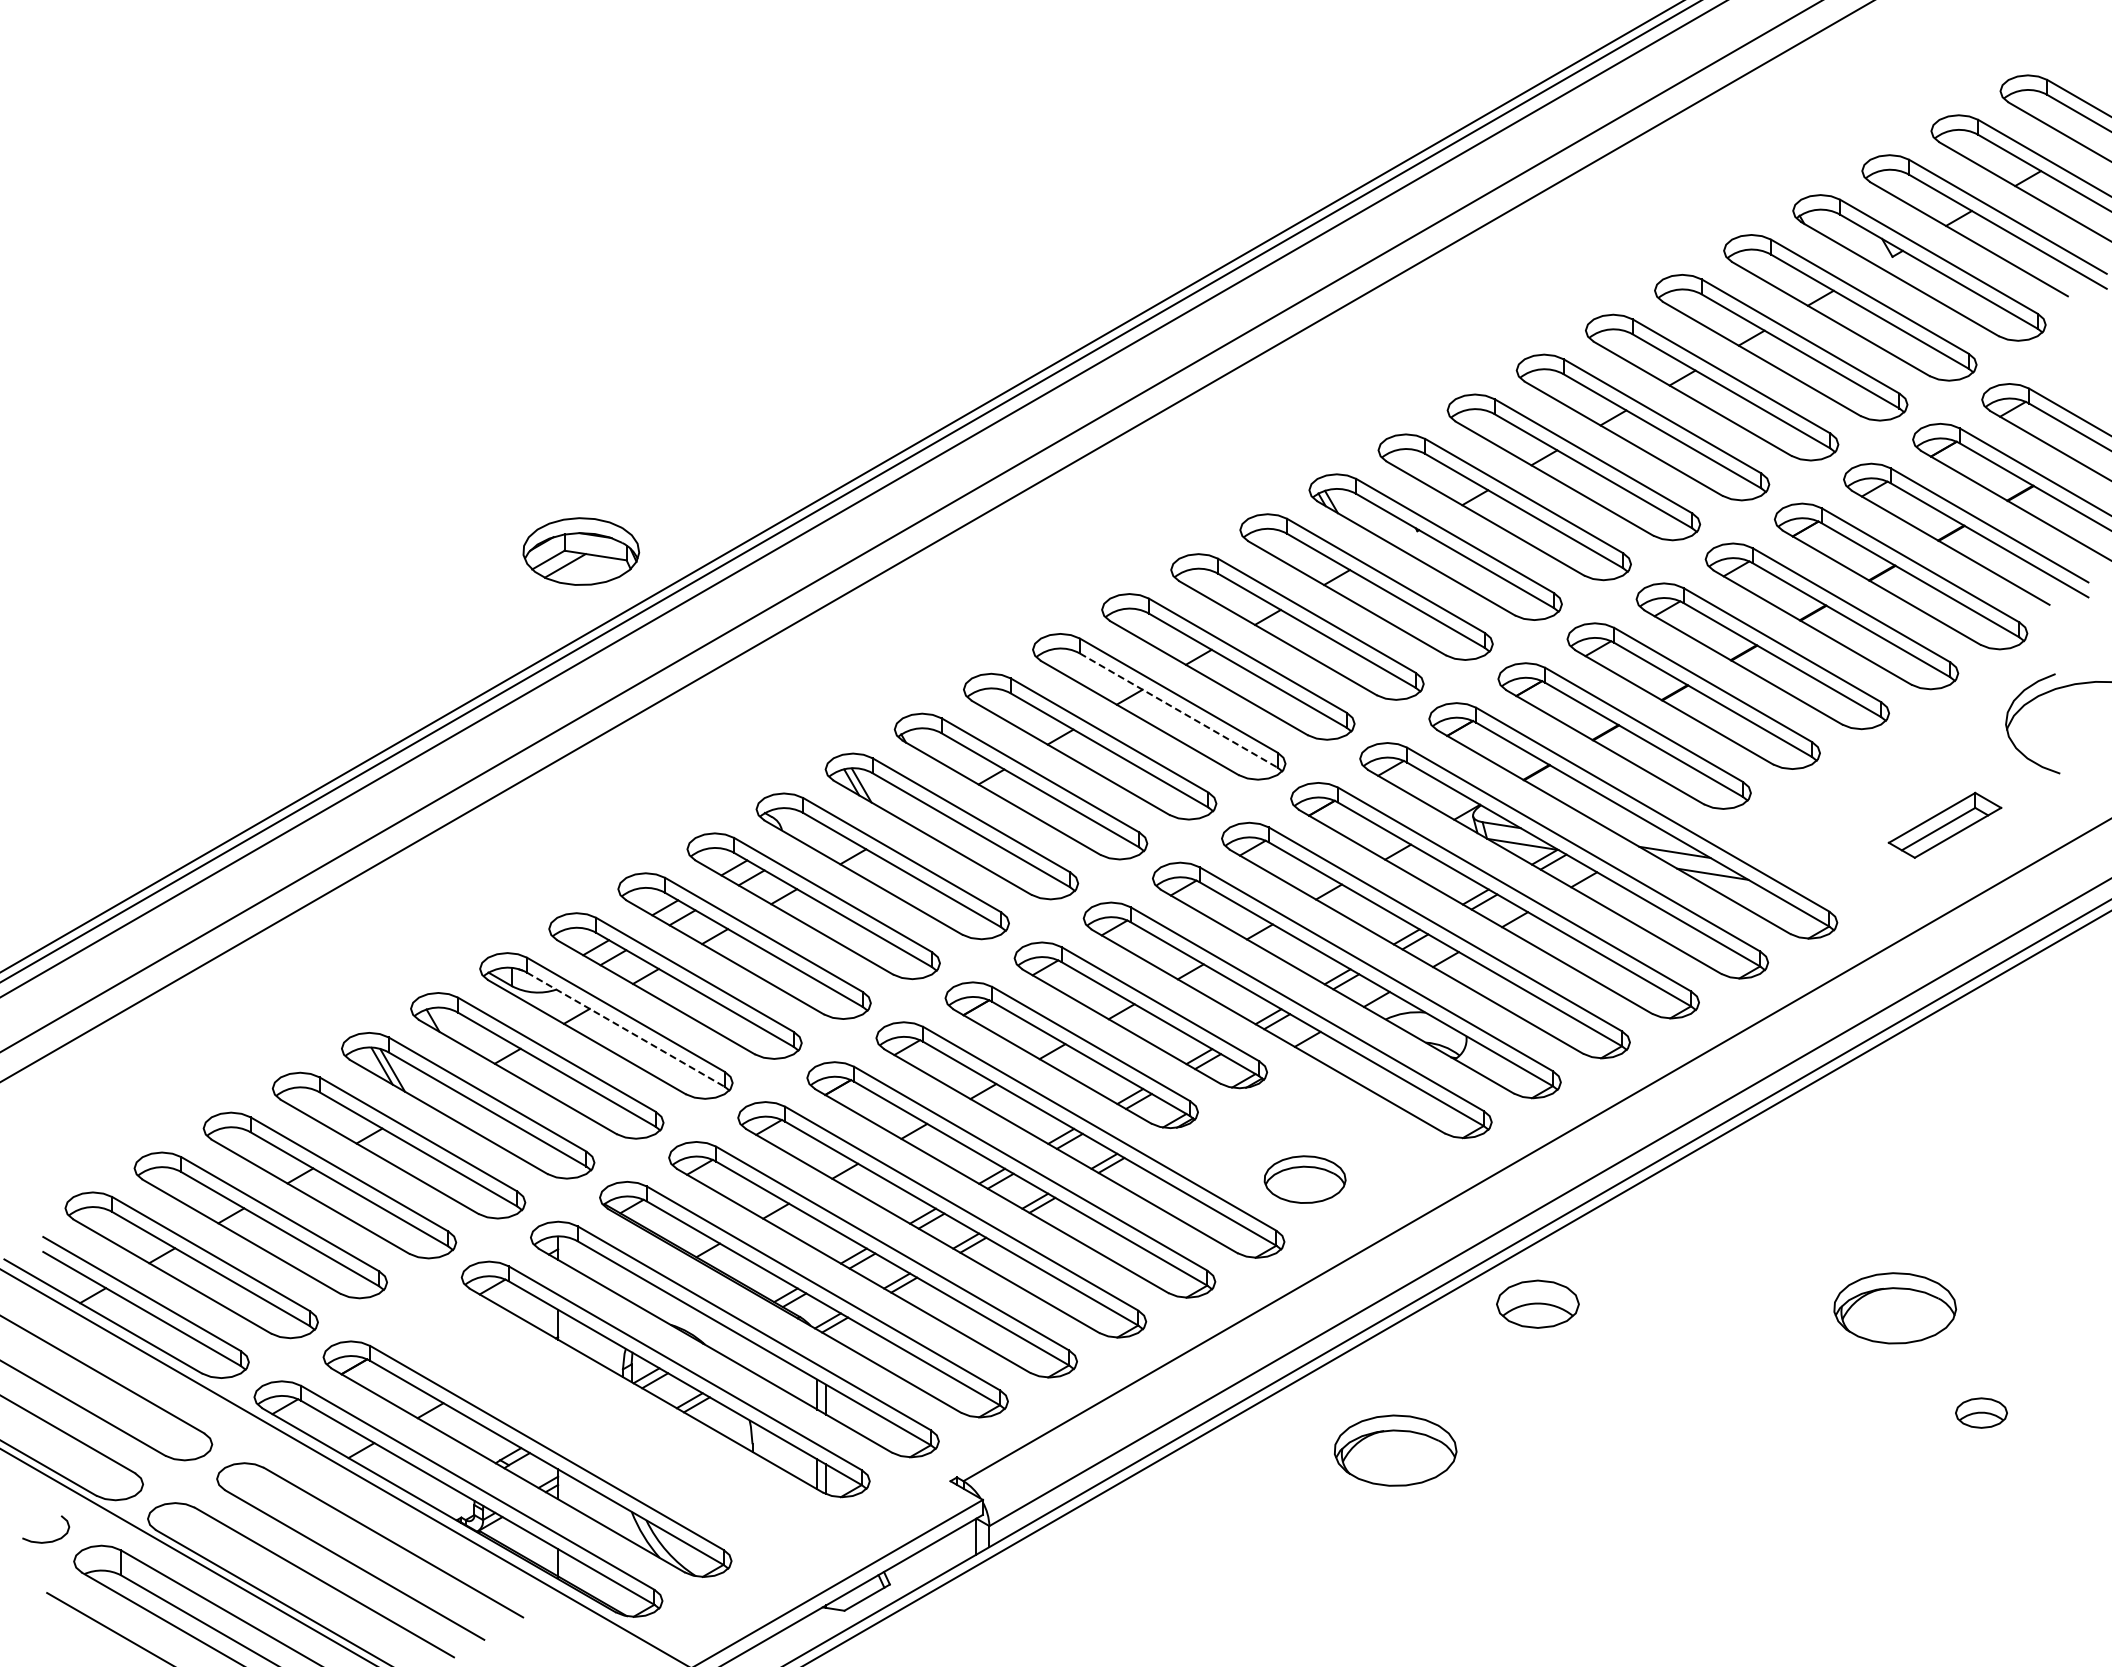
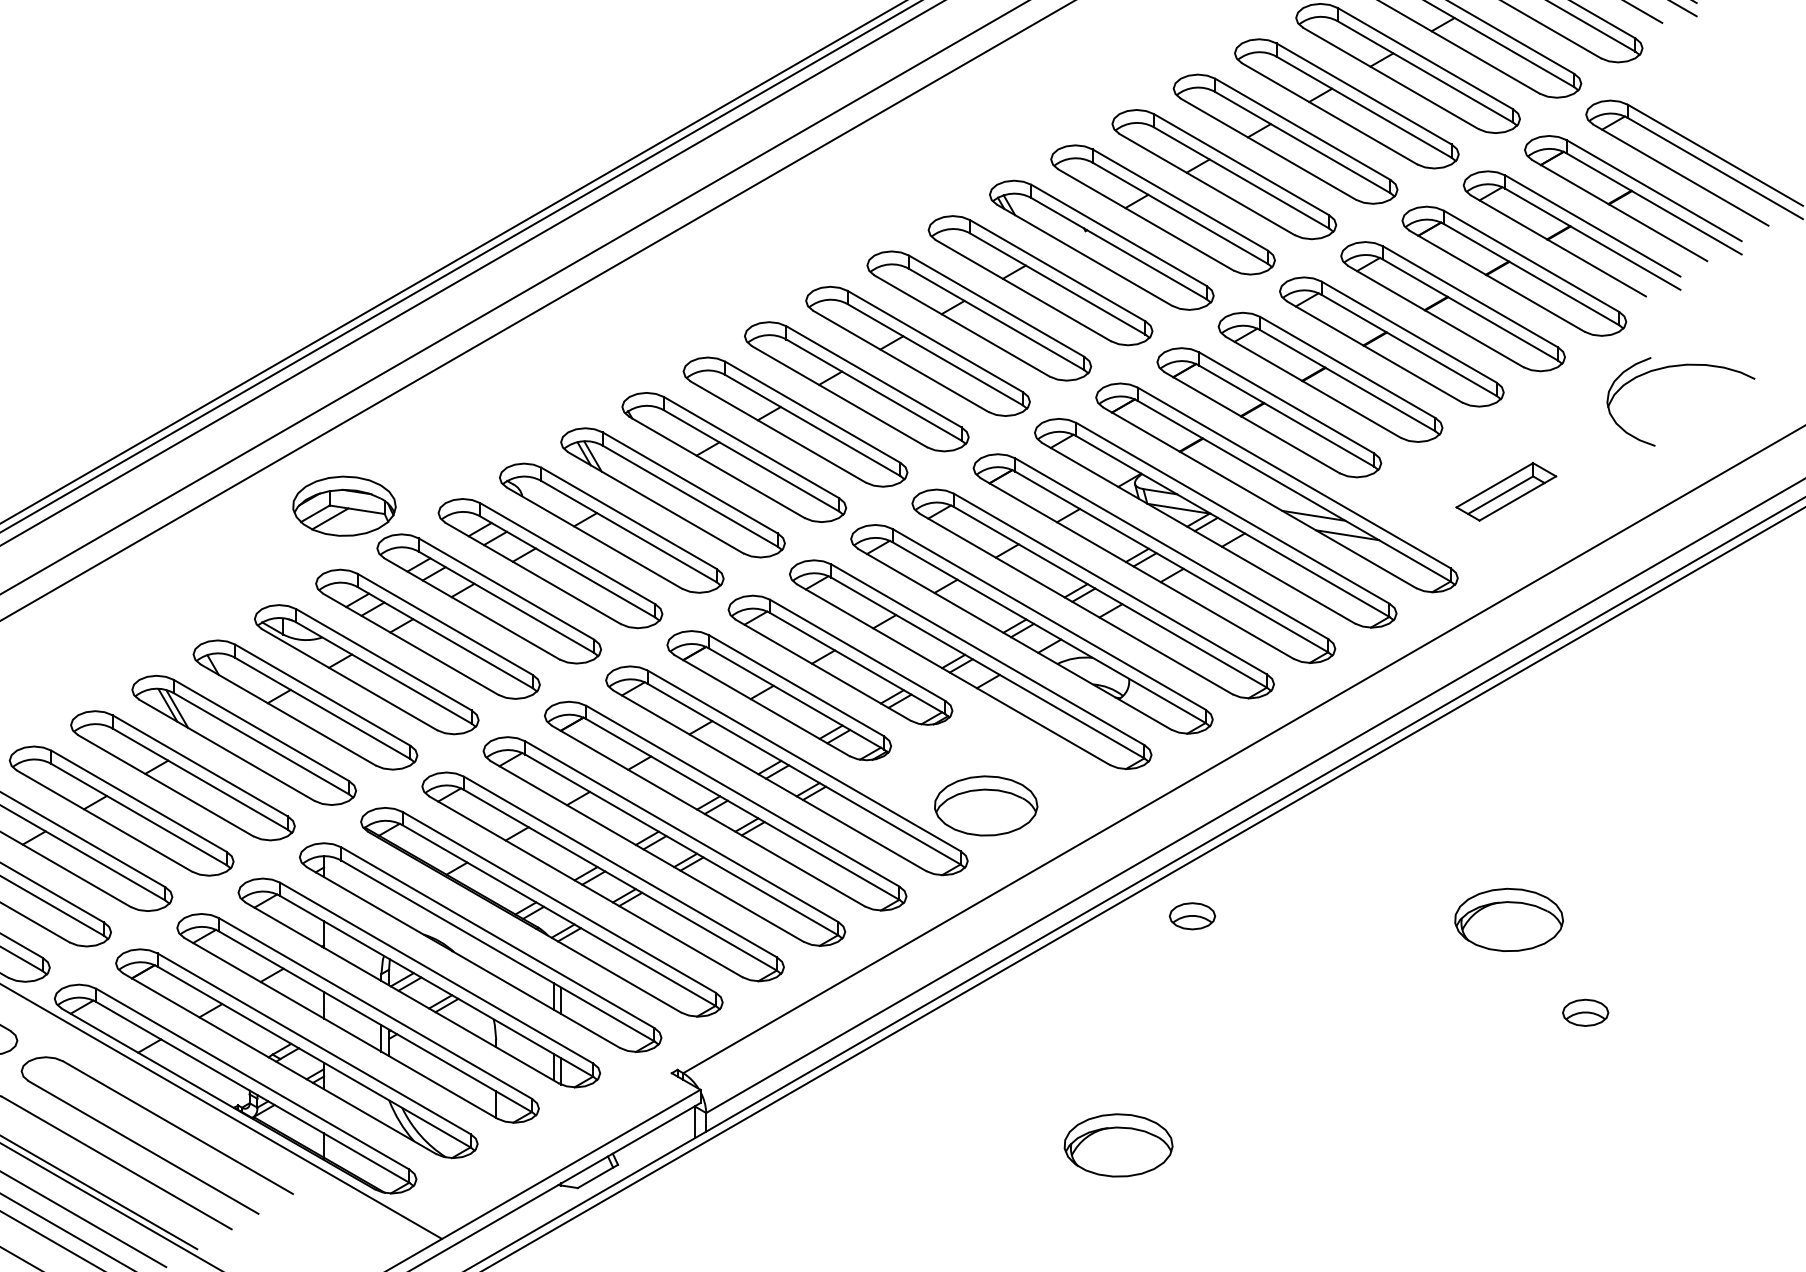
part: (581, 551) -> (344, 506), moved
line: (1179, 710) -> (874, 390), dashed -> solid
part: (1944, 824) -> (1505, 491), moved
line: (626, 1029) -> (384, 672), dashed -> solid
part: (1304, 1179) -> (985, 805), size x1.43
part: (1537, 1303) -> (1192, 915), size x0.62
part: (596, 1419) -> (357, 1018), added
part: (1395, 1450) -> (1118, 1145), moved

